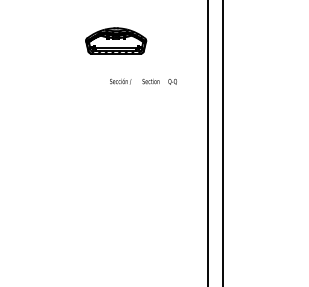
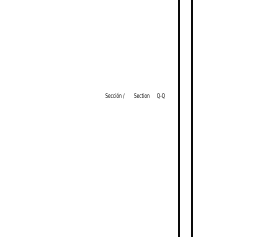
part: (116, 40) -> (98, 52), removed
text: (143, 81) -> (135, 95), moved

